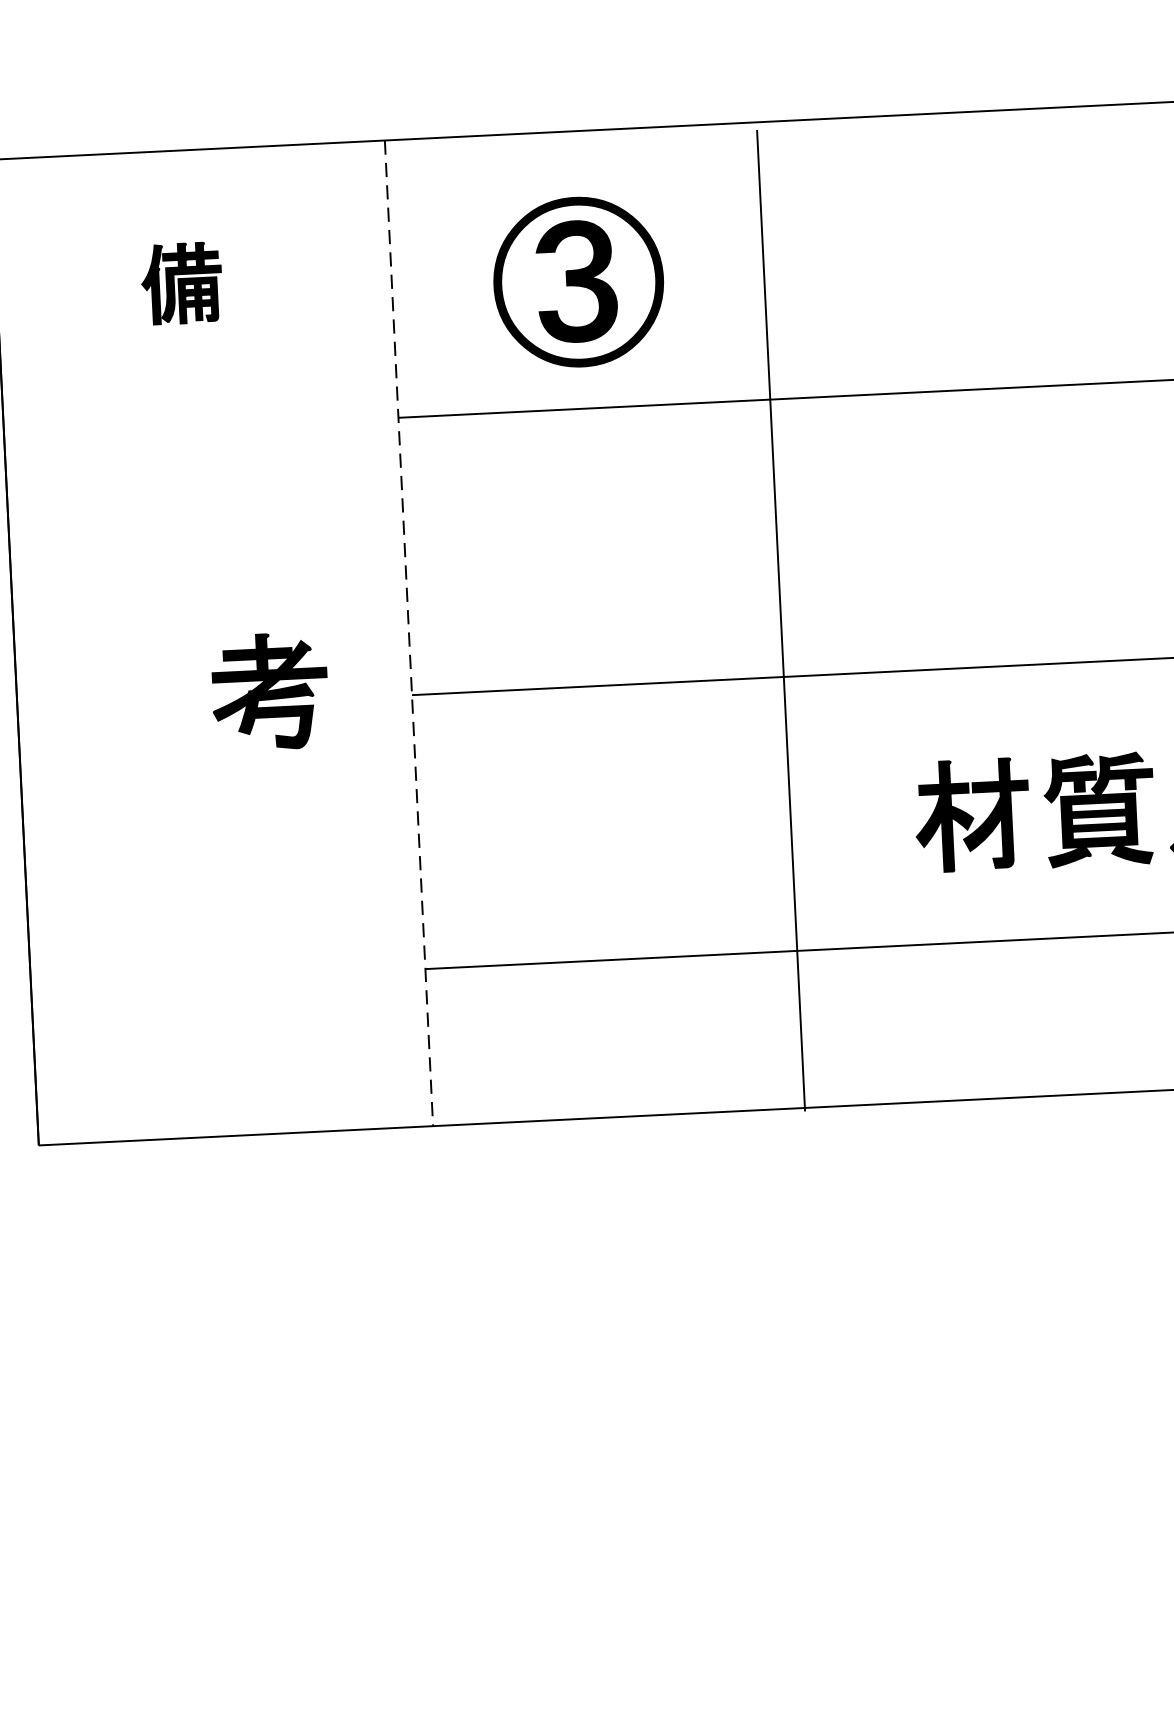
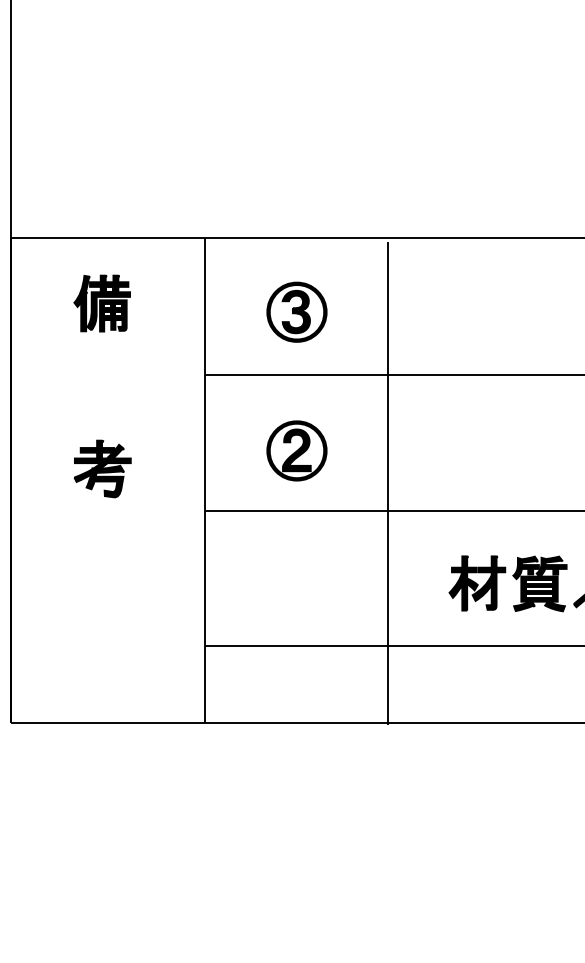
part: (577, 280) -> (296, 311), size x0.71
part: (180, 283) -> (101, 303), size x1.43
part: (591, 562) -> (296, 450), added
line: (409, 635) -> (205, 481), dashed -> solid
part: (269, 690) -> (102, 468), moved

